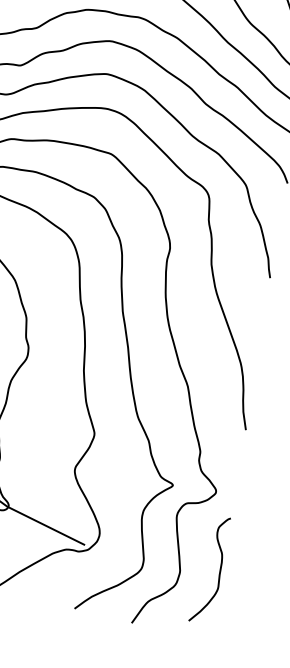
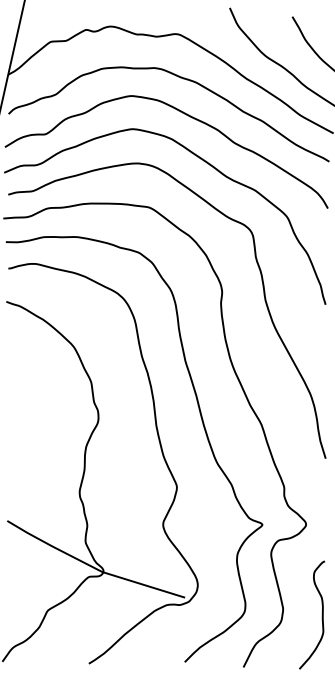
curve: (219, 570) -> (321, 614), moved

